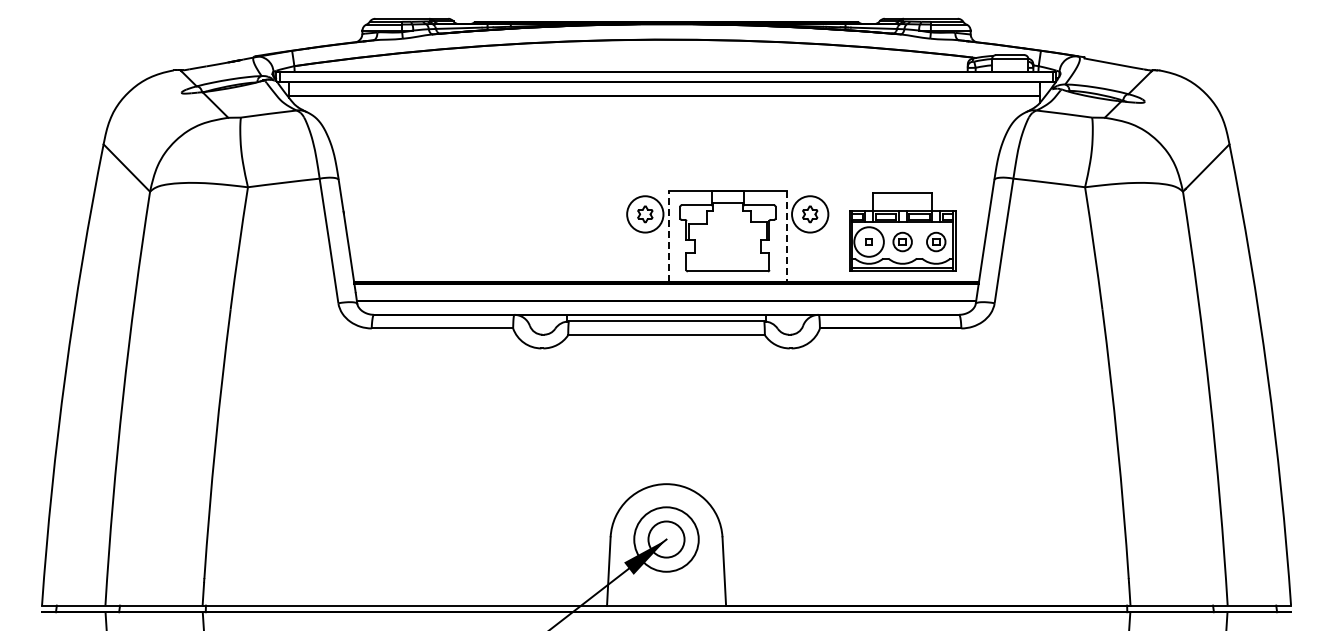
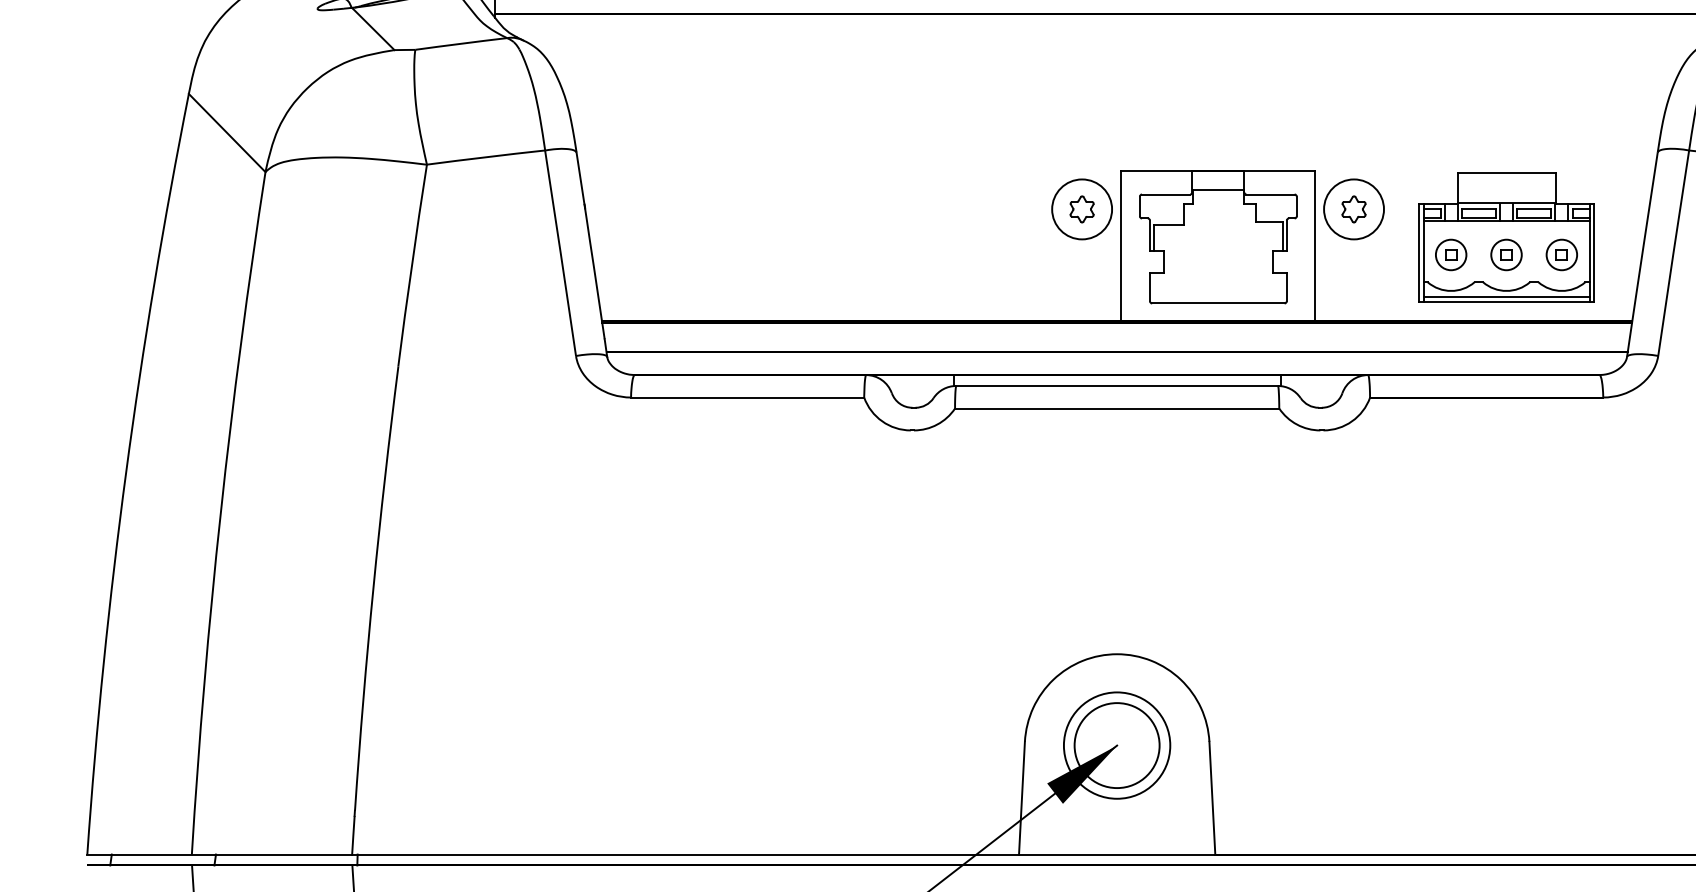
line: (669, 236) -> (1122, 245), dashed -> solid
line: (786, 237) -> (1314, 247), dashed -> solid
circle: (868, 241) -> (1450, 254), size x0.62
circle: (666, 539) -> (1117, 745), size x1.43

